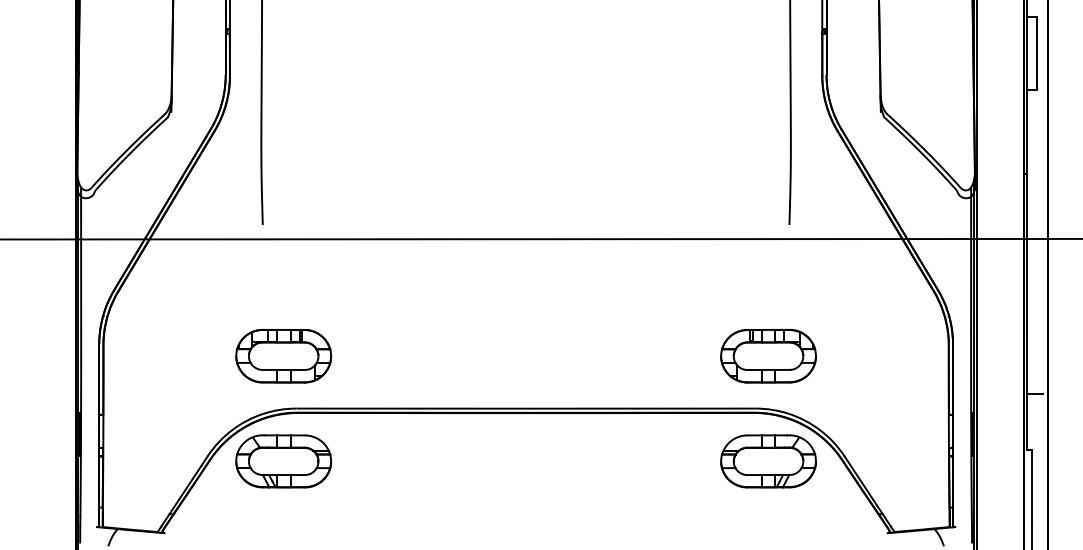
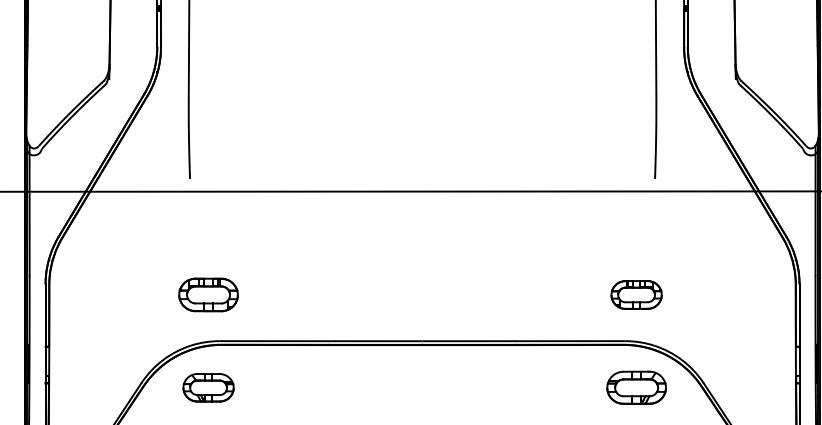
part: (283, 356) -> (208, 295), size x0.7
part: (768, 356) -> (636, 295), size x0.6
part: (283, 461) -> (208, 387), size x0.6
part: (768, 461) -> (636, 387), size x0.7

